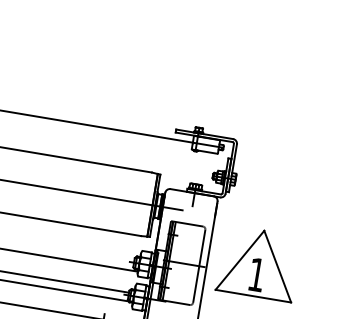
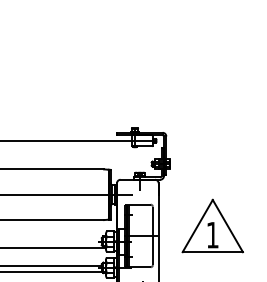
part: (258, 262) -> (212, 225), moved

